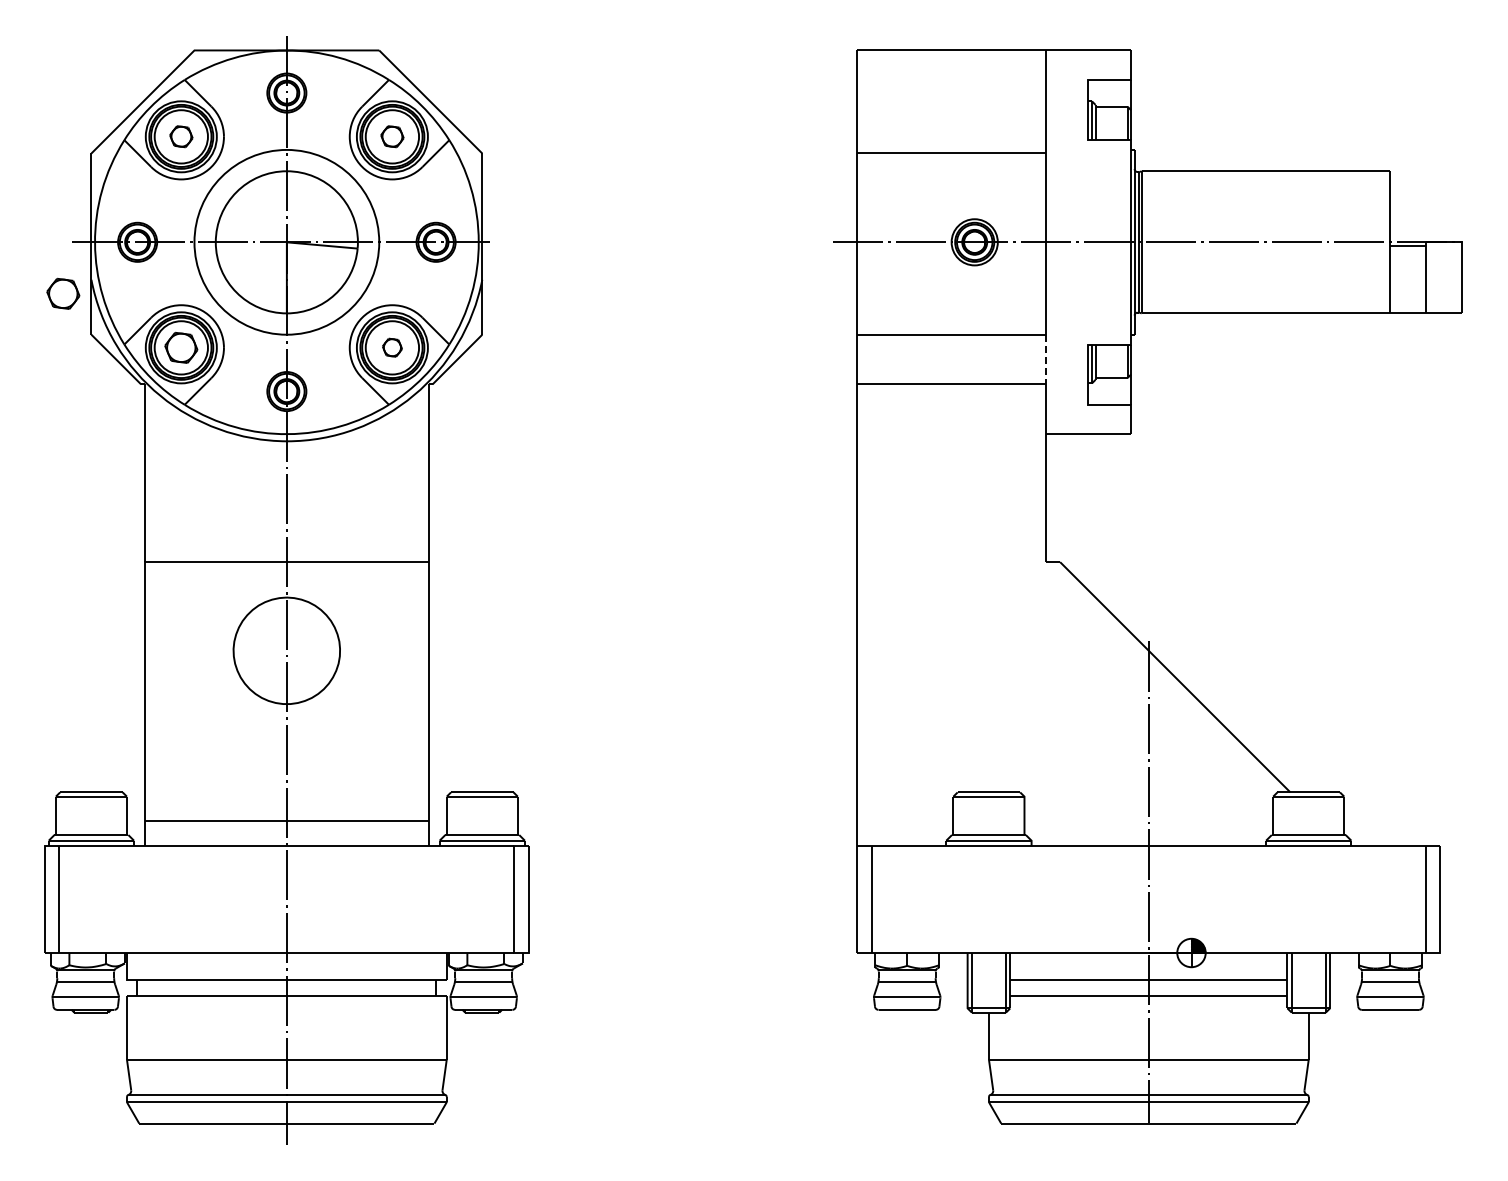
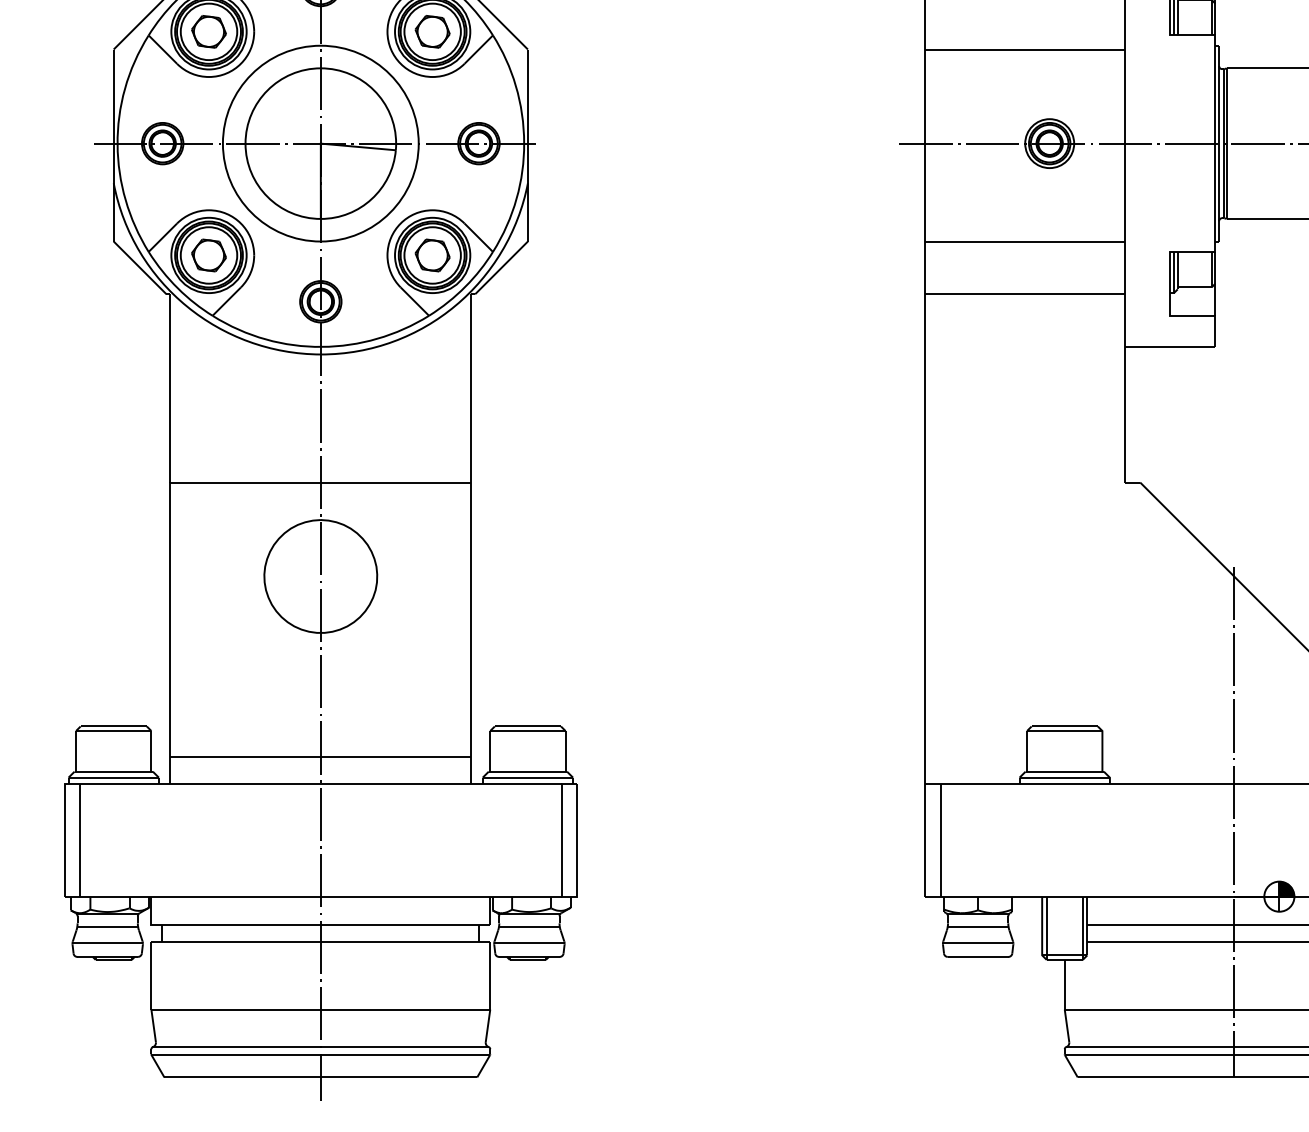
part: (181, 136) -> (209, 31), size x1.43
part: (392, 136) -> (432, 31), size x1.43
part: (63, 293) -> (84, 197), removed
part: (392, 347) -> (432, 255), size x1.67
line: (1045, 359) -> (1124, 267), dashed -> solid

